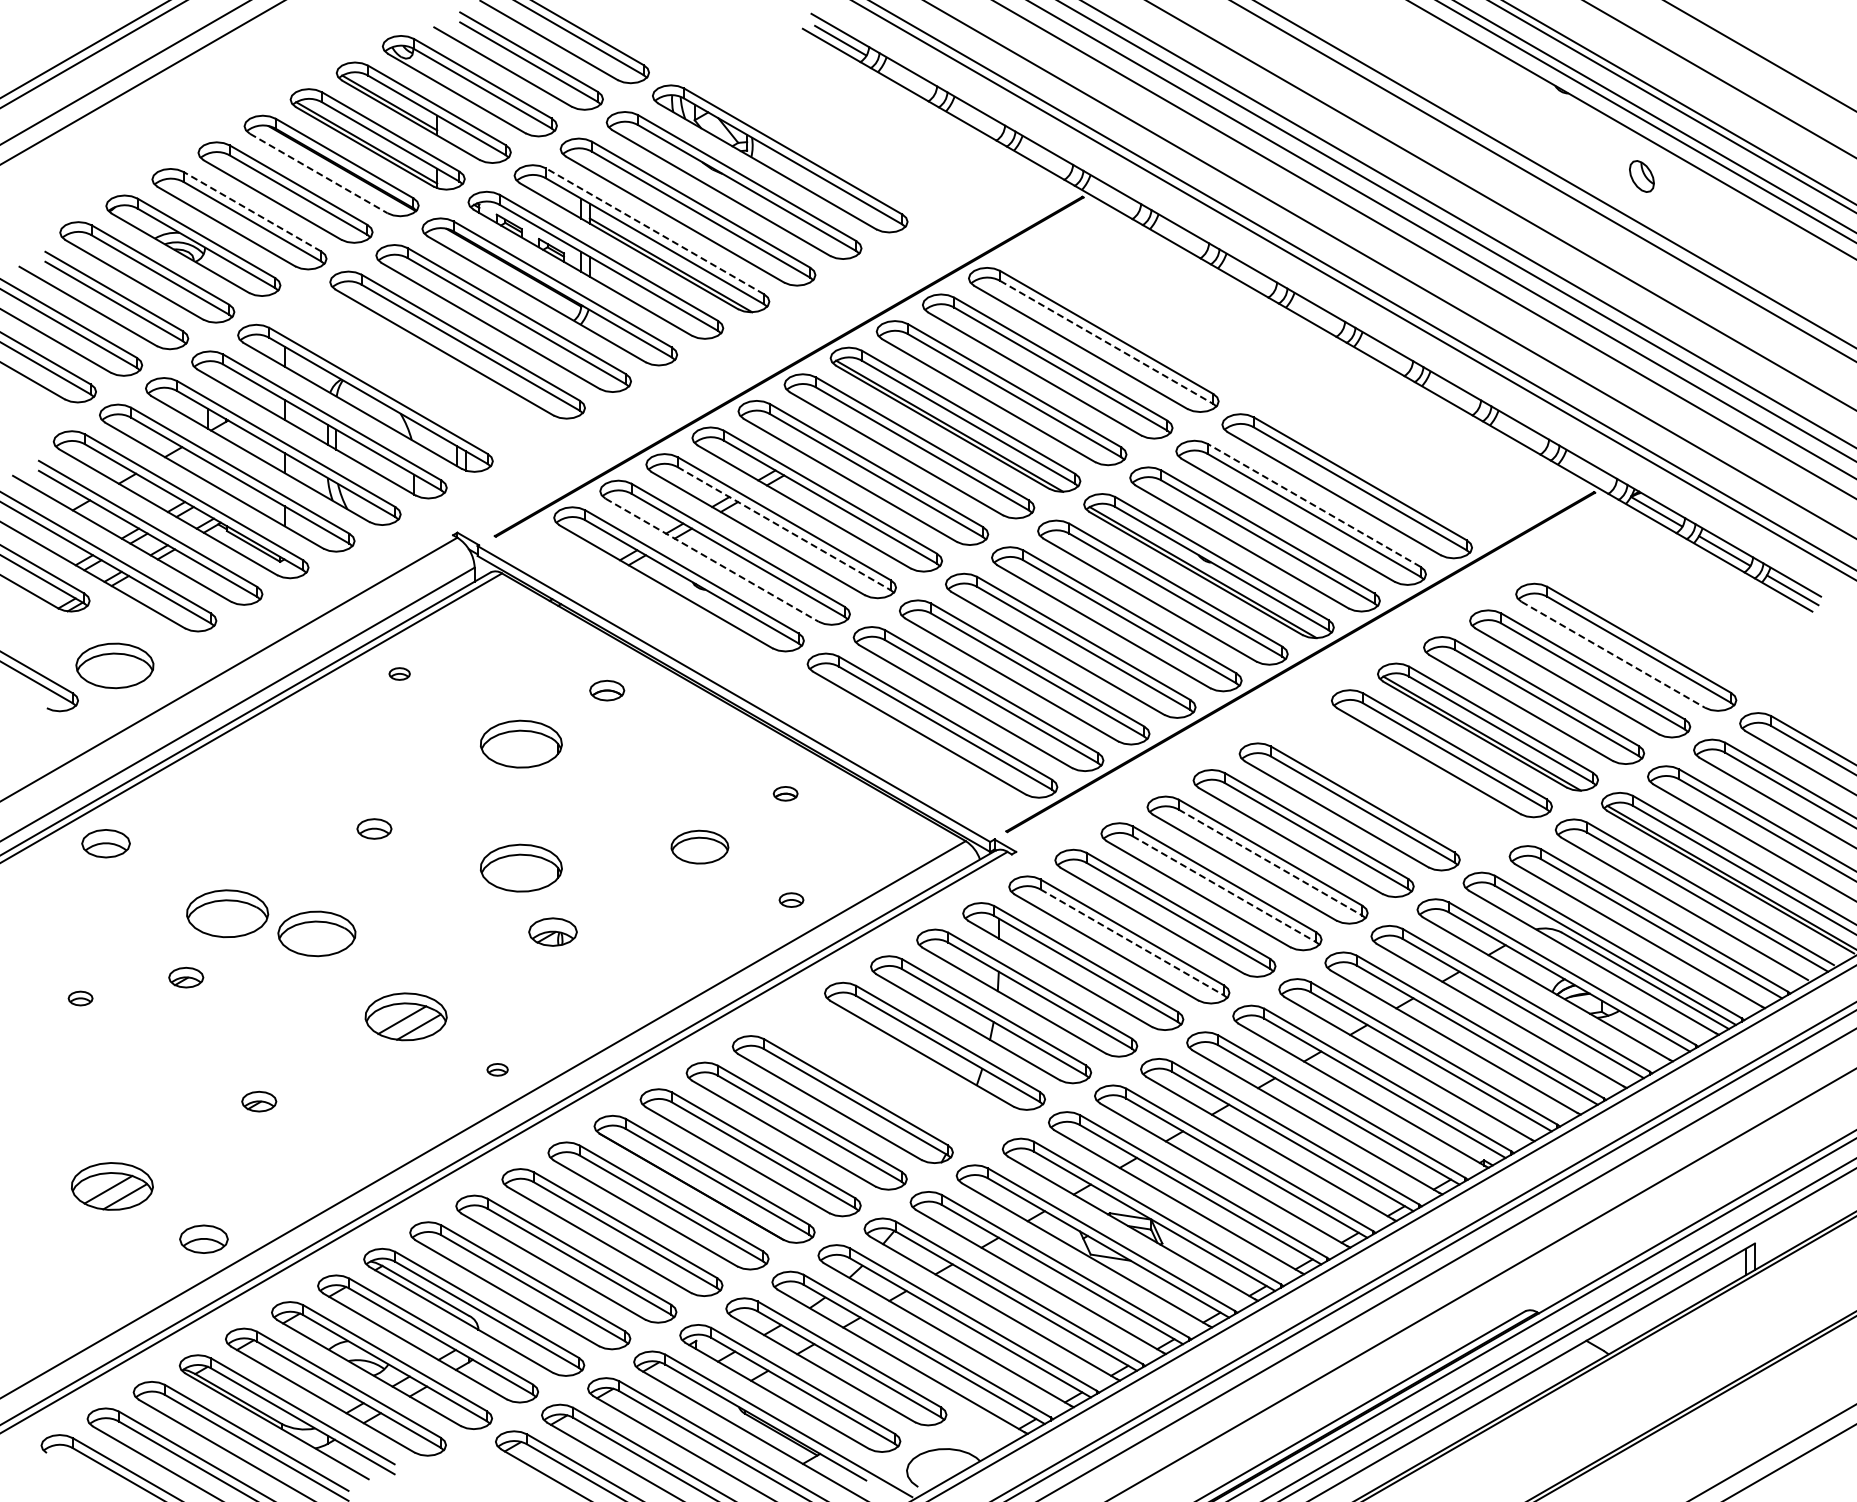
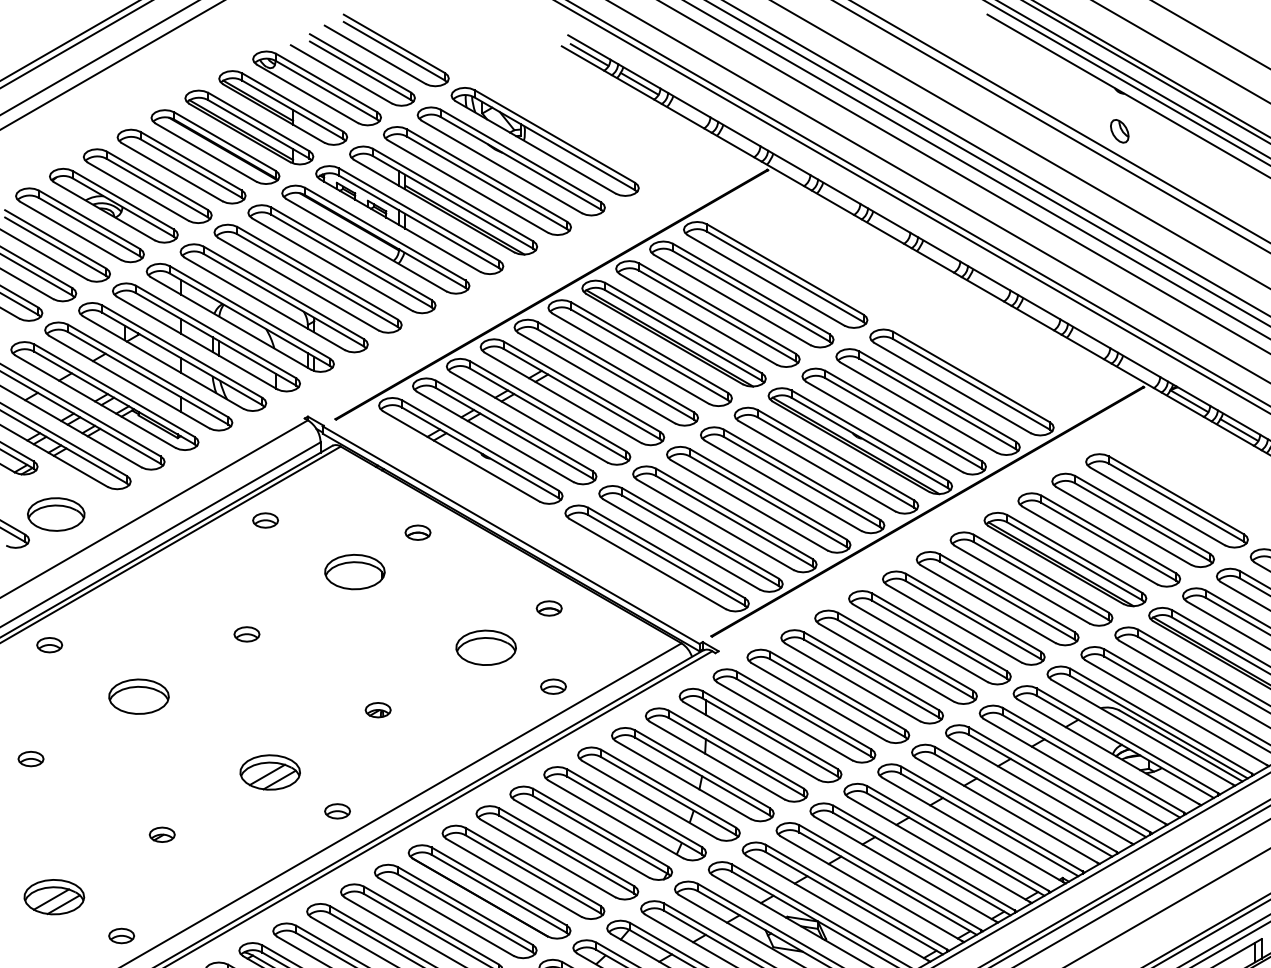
line: (908, 79) -> (639, 83), added
line: (319, 173) -> (206, 152), dashed -> solid
part: (1641, 176) -> (1119, 131), moved
line: (252, 211) -> (157, 180), dashed -> solid
line: (654, 231) -> (452, 195), dashed -> solid
line: (1107, 342) -> (785, 276), dashed -> solid
part: (411, 371) -> (274, 298), added
line: (1313, 505) -> (937, 396), dashed -> solid
line: (784, 528) -> (548, 413), dashed -> solid
line: (712, 560) -> (495, 437), dashed -> solid
line: (1613, 655) -> (1157, 506), dashed -> solid
part: (399, 673) -> (265, 520), size x1.67
part: (1395, 779) -> (997, 598), added
part: (785, 793) -> (549, 608), size x1.43
part: (105, 843) -> (49, 645), size x0.71
part: (699, 846) -> (485, 647), size x1.43
line: (1270, 862) -> (905, 659), dashed -> solid
part: (521, 867) -> (355, 662), removed
line: (1224, 889) -> (871, 678), dashed -> solid
part: (791, 899) -> (553, 686), size x1.43
part: (552, 931) -> (377, 709), size x0.71
part: (316, 933) -> (204, 711), removed
line: (1132, 942) -> (804, 717), dashed -> solid
part: (186, 977) -> (108, 743), removed
part: (80, 998) -> (30, 759), size x1.43
part: (497, 1069) -> (337, 811), size x1.67
part: (888, 1072) -> (624, 813), added
part: (203, 1239) -> (121, 936), size x0.71

